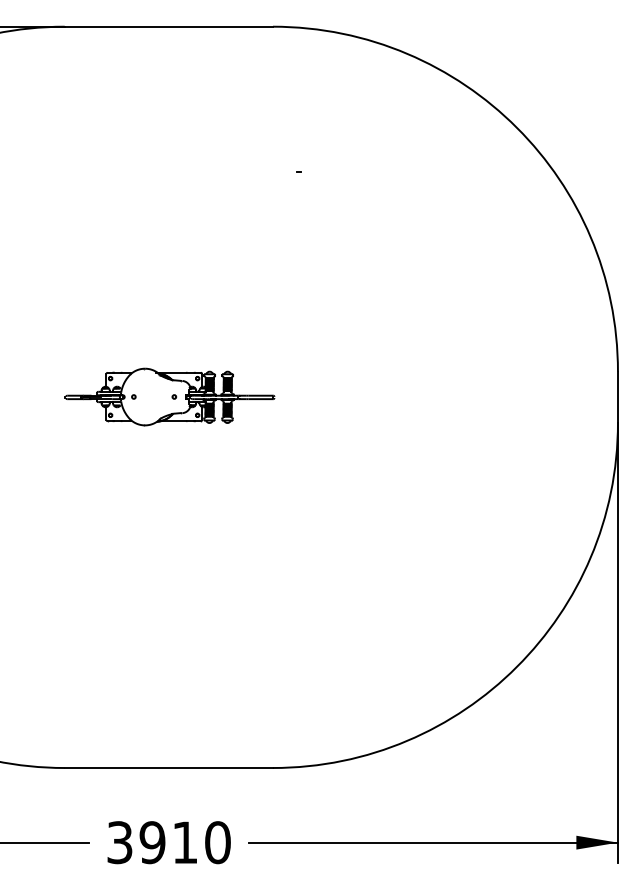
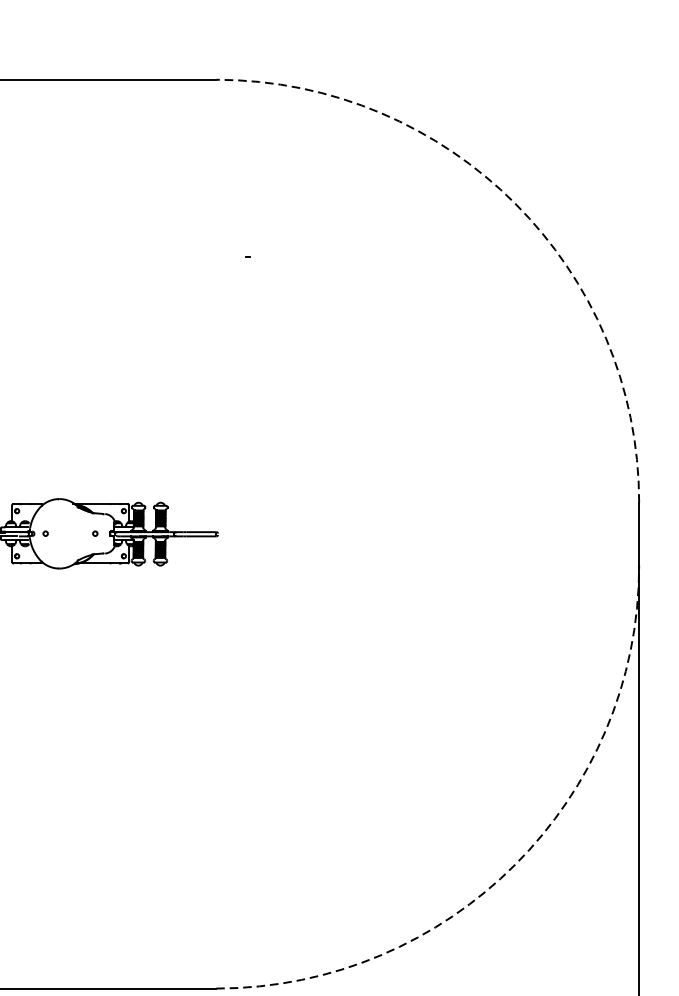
arc: (516, 127) -> (514, 203), solid -> dashed
arc: (516, 666) -> (514, 864), solid -> dashed

